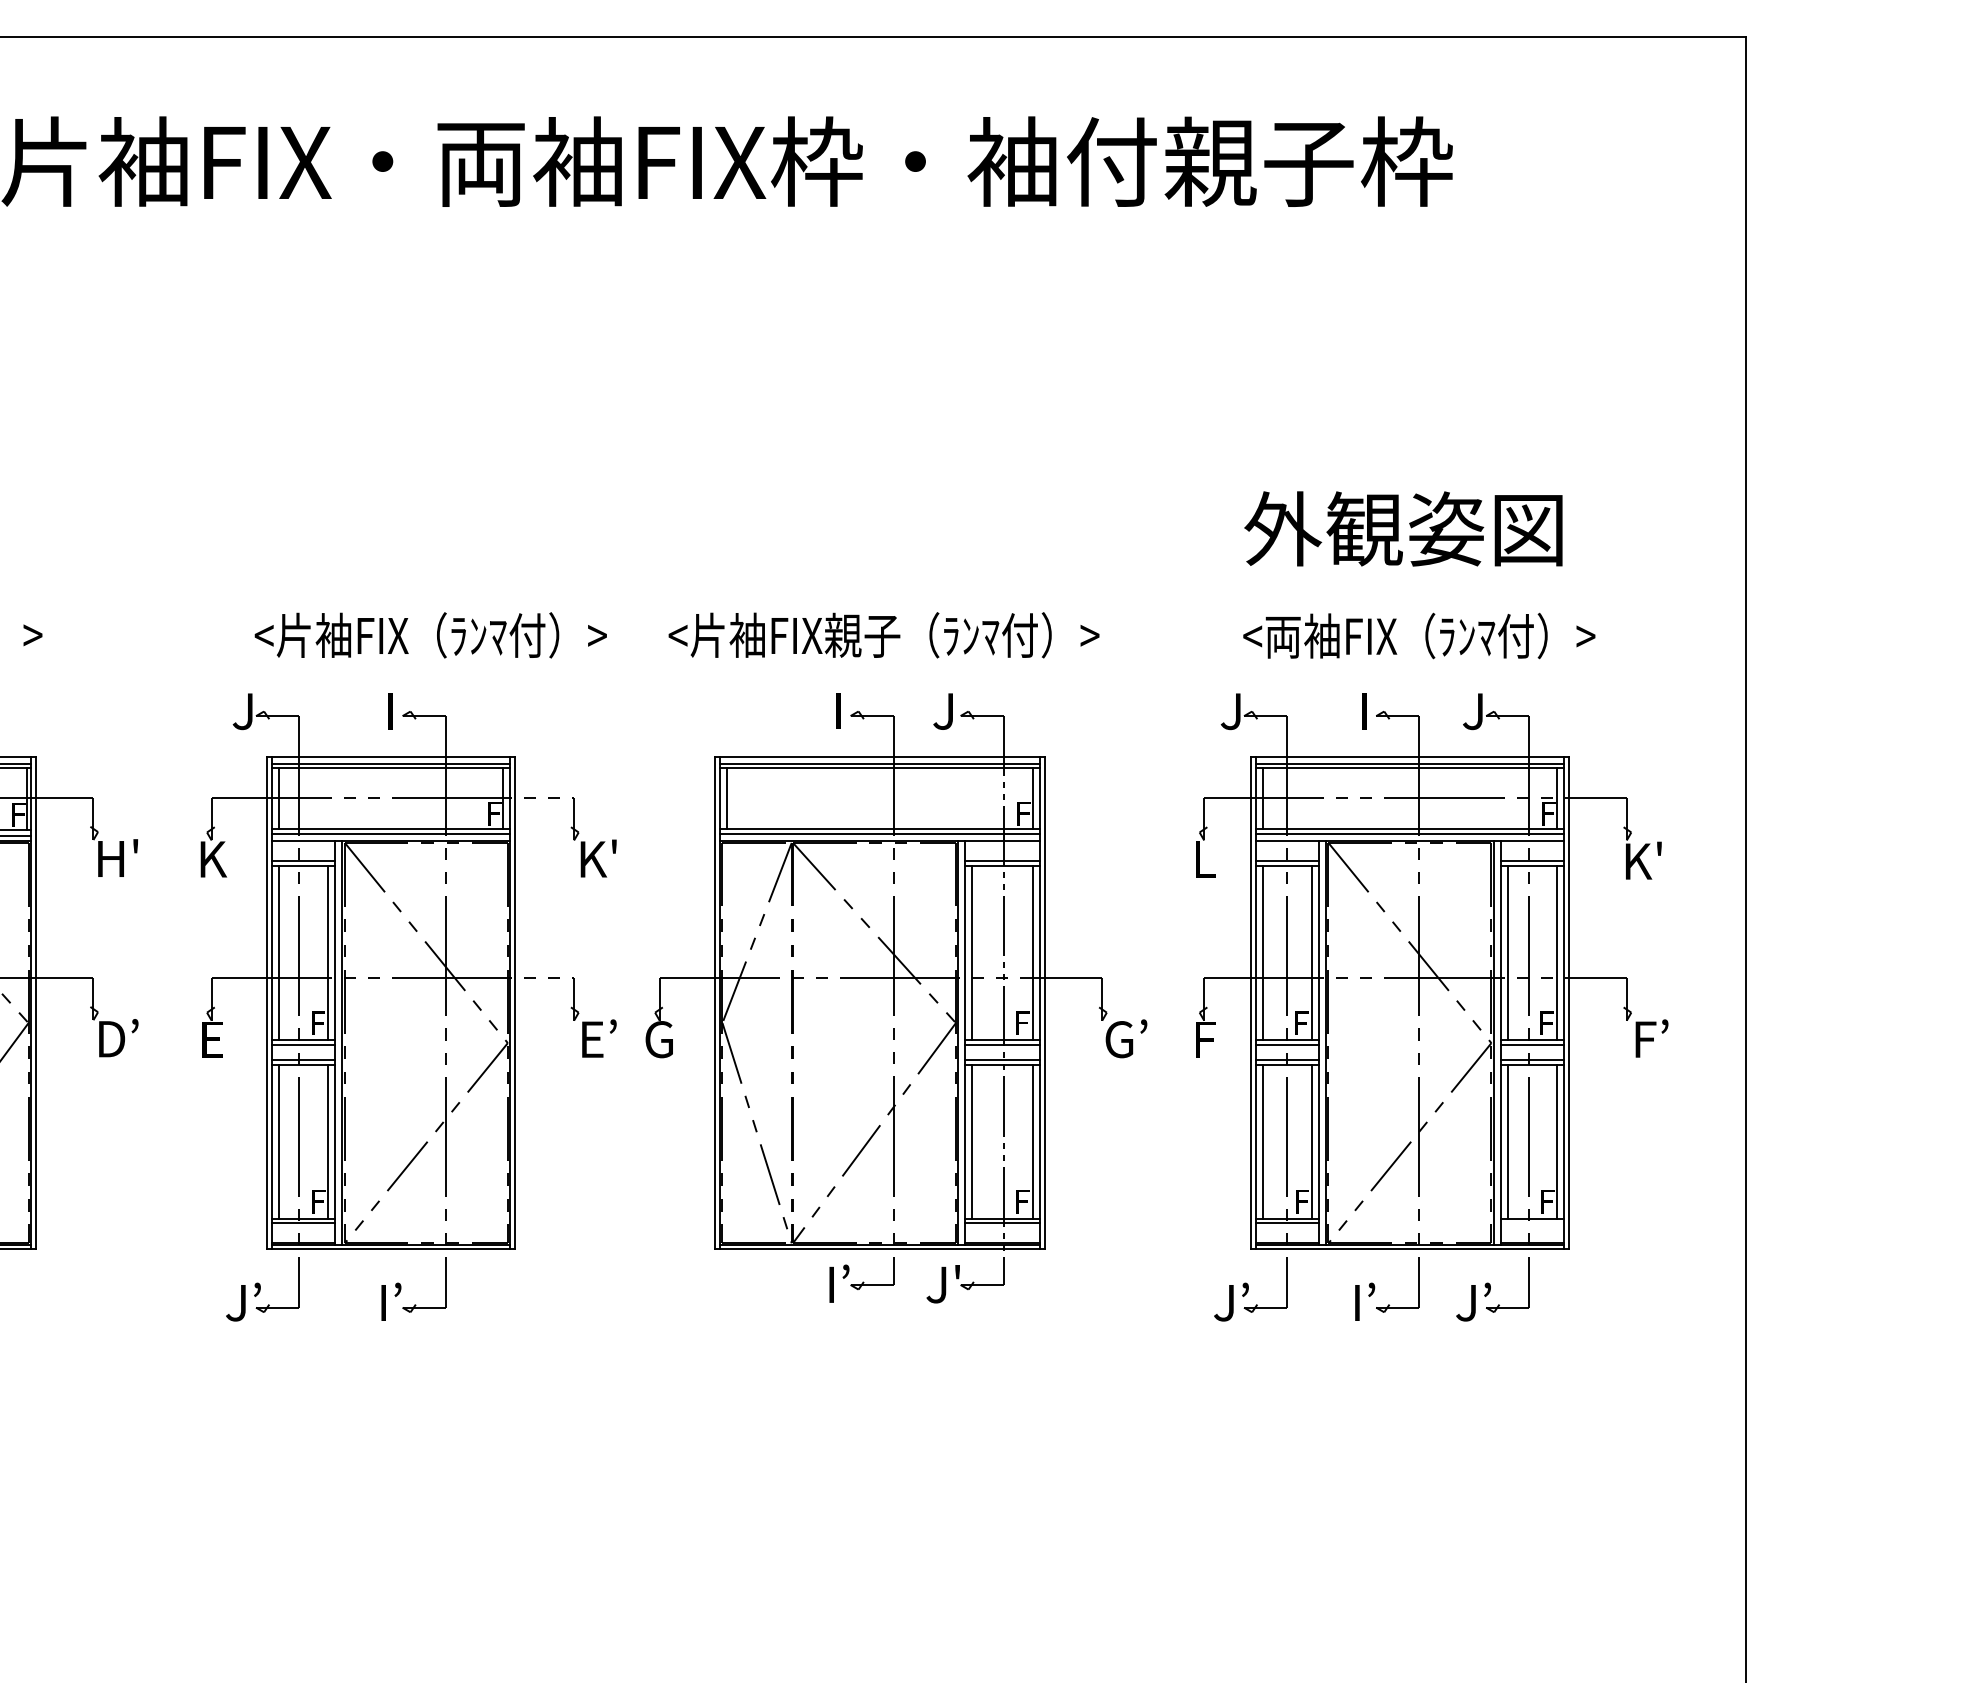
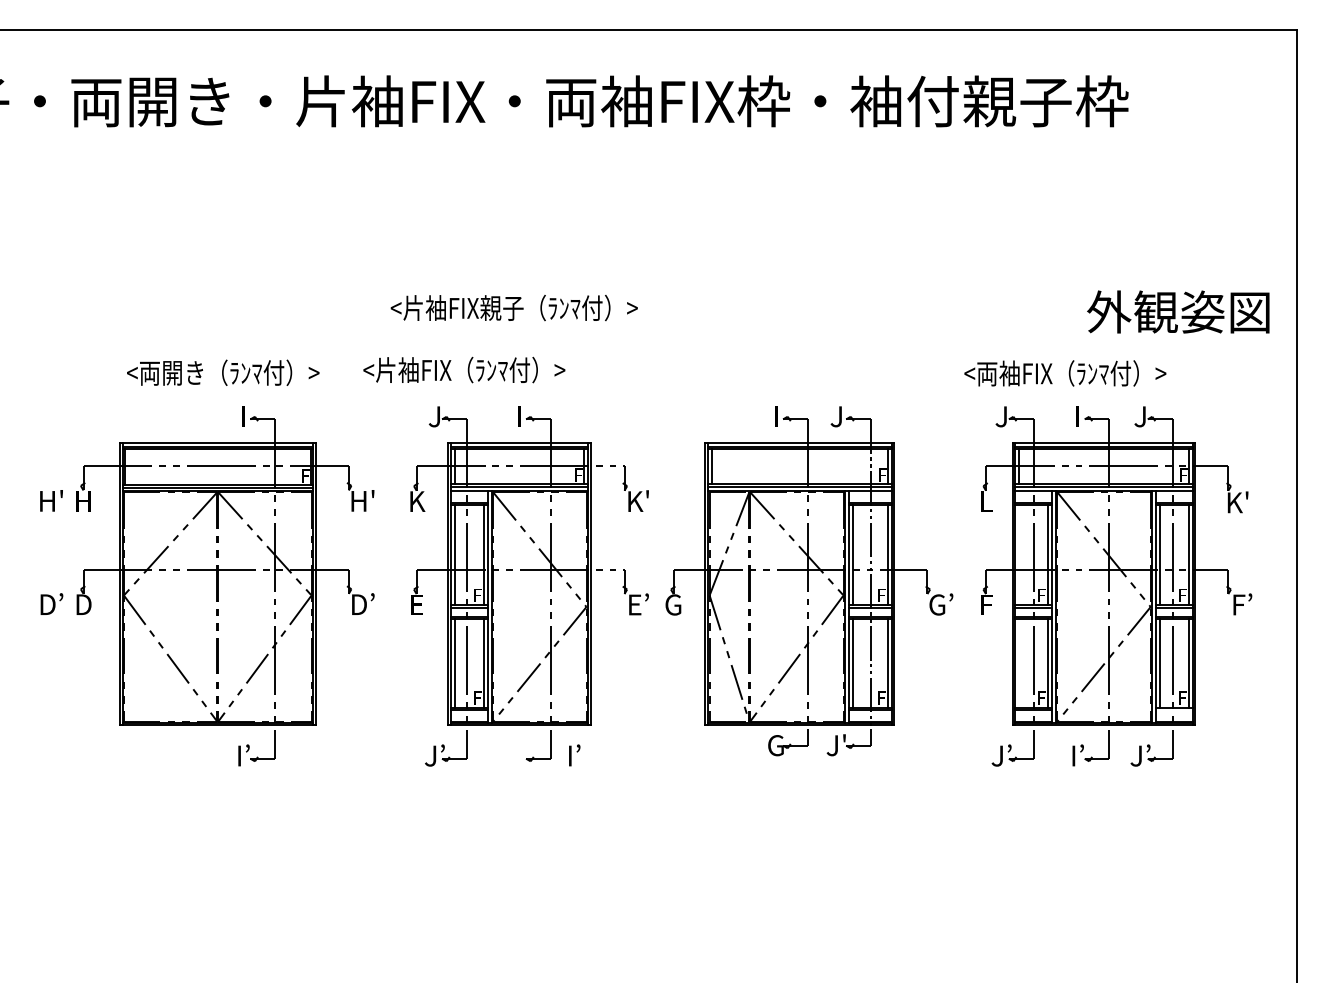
text: (1403, 528) -> (1178, 311), moved
text: (431, 634) -> (464, 369), moved
text: (882, 636) -> (513, 308), moved
text: (1419, 636) -> (1065, 373), moved
line: (1262, 953) -> (1019, 555), removed
line: (1262, 1141) -> (1019, 663), removed
text: (837, 1284) -> (775, 745), I’ -> G
text: (391, 1302) -> (574, 755), moved

